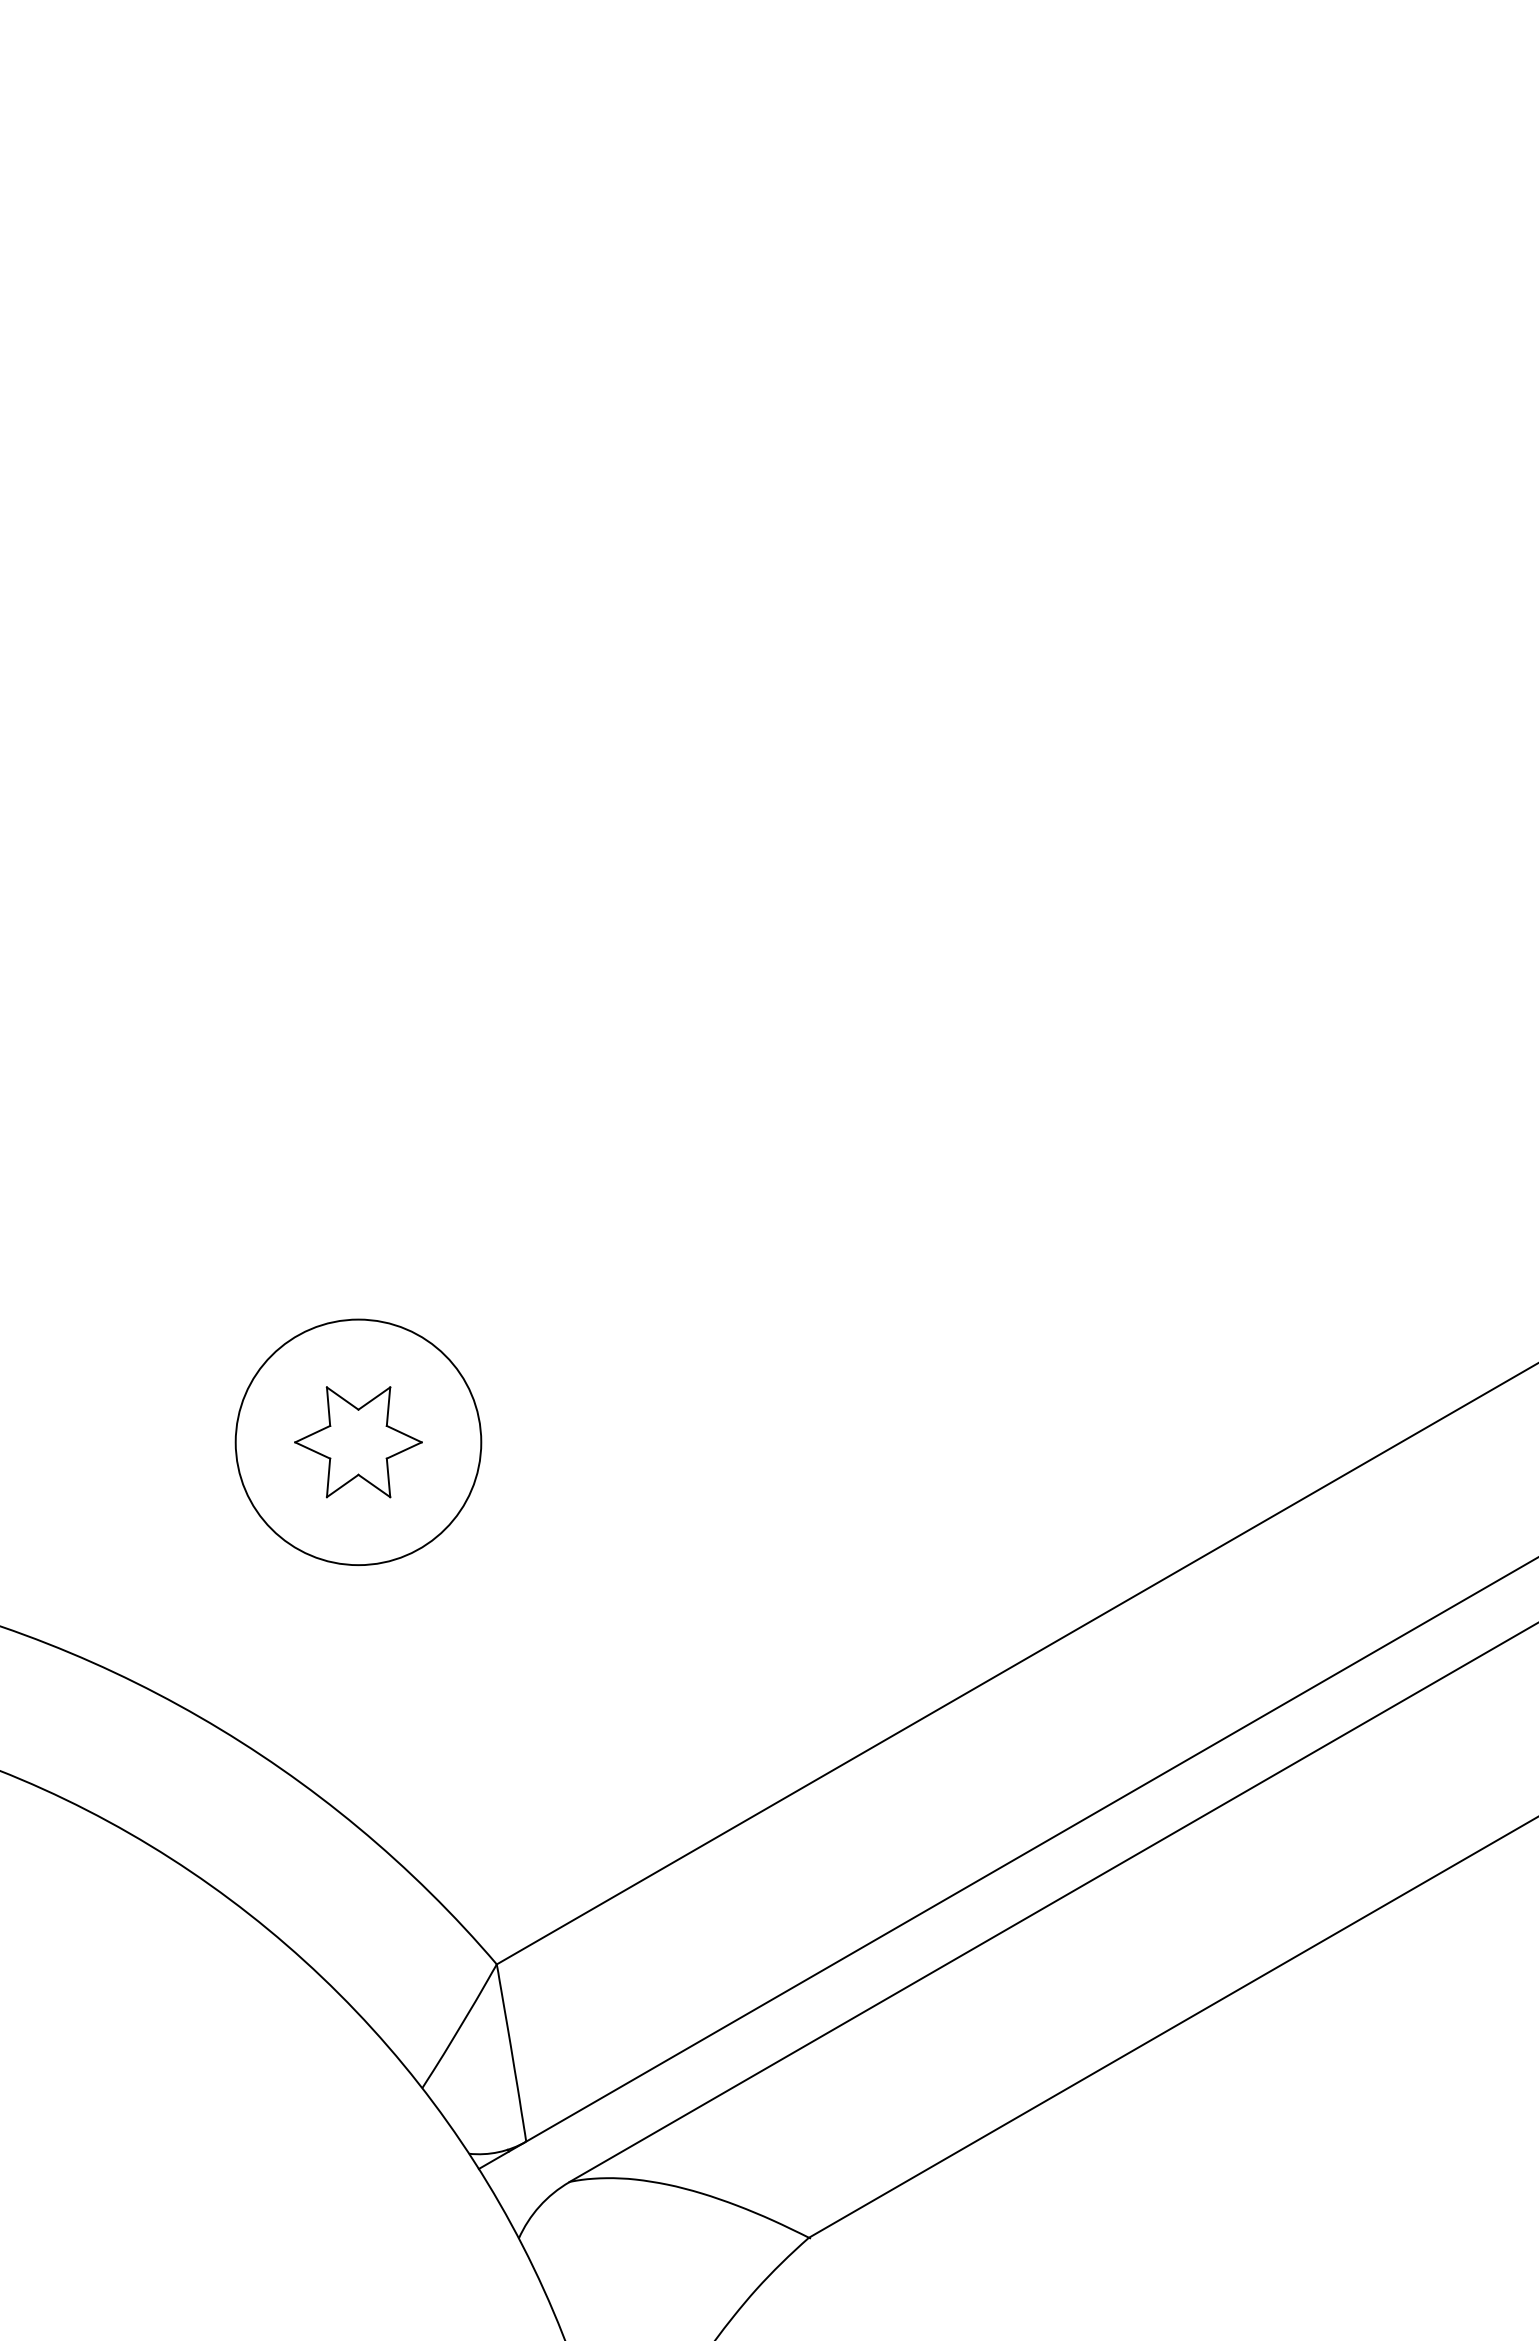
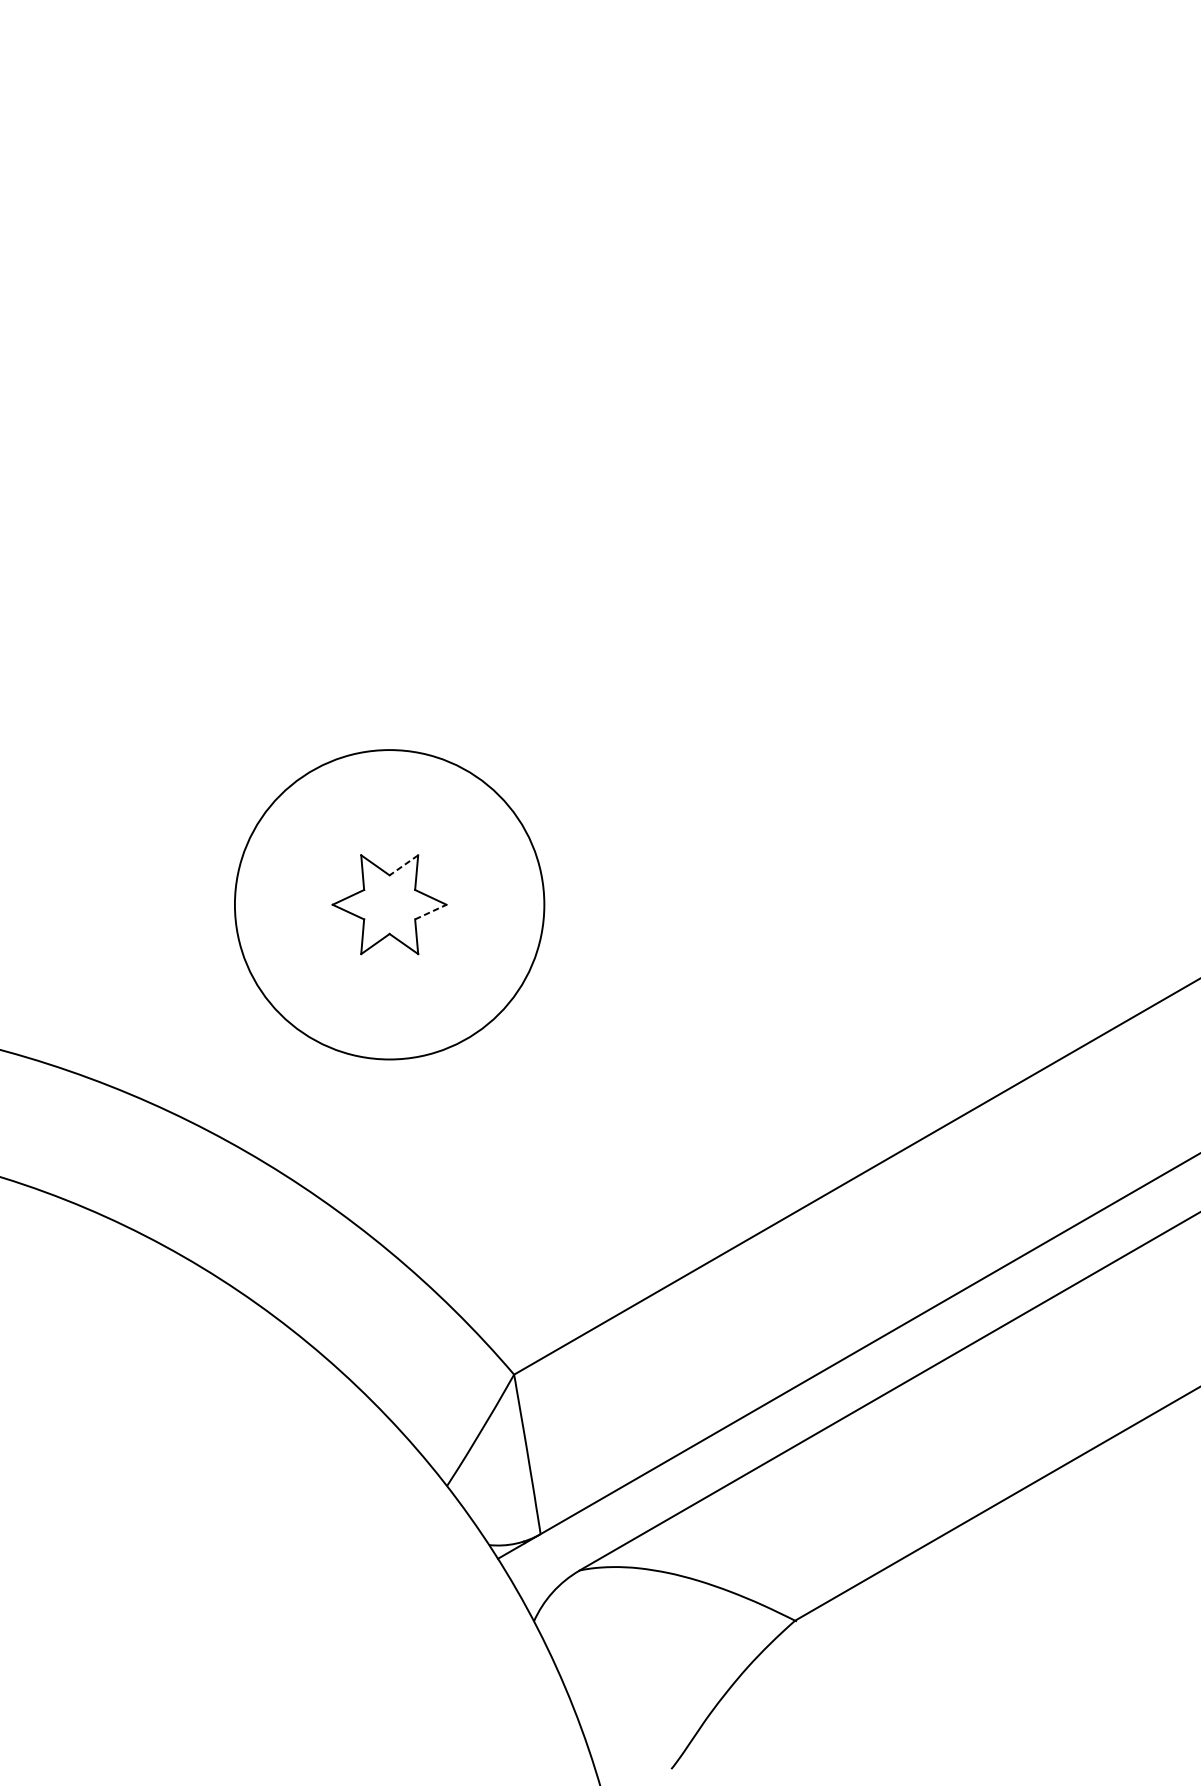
line: (373, 1398) -> (403, 865), solid -> dashed
circle: (358, 1442) -> (389, 904), size x1.4
line: (404, 1450) -> (431, 912), solid -> dashed

